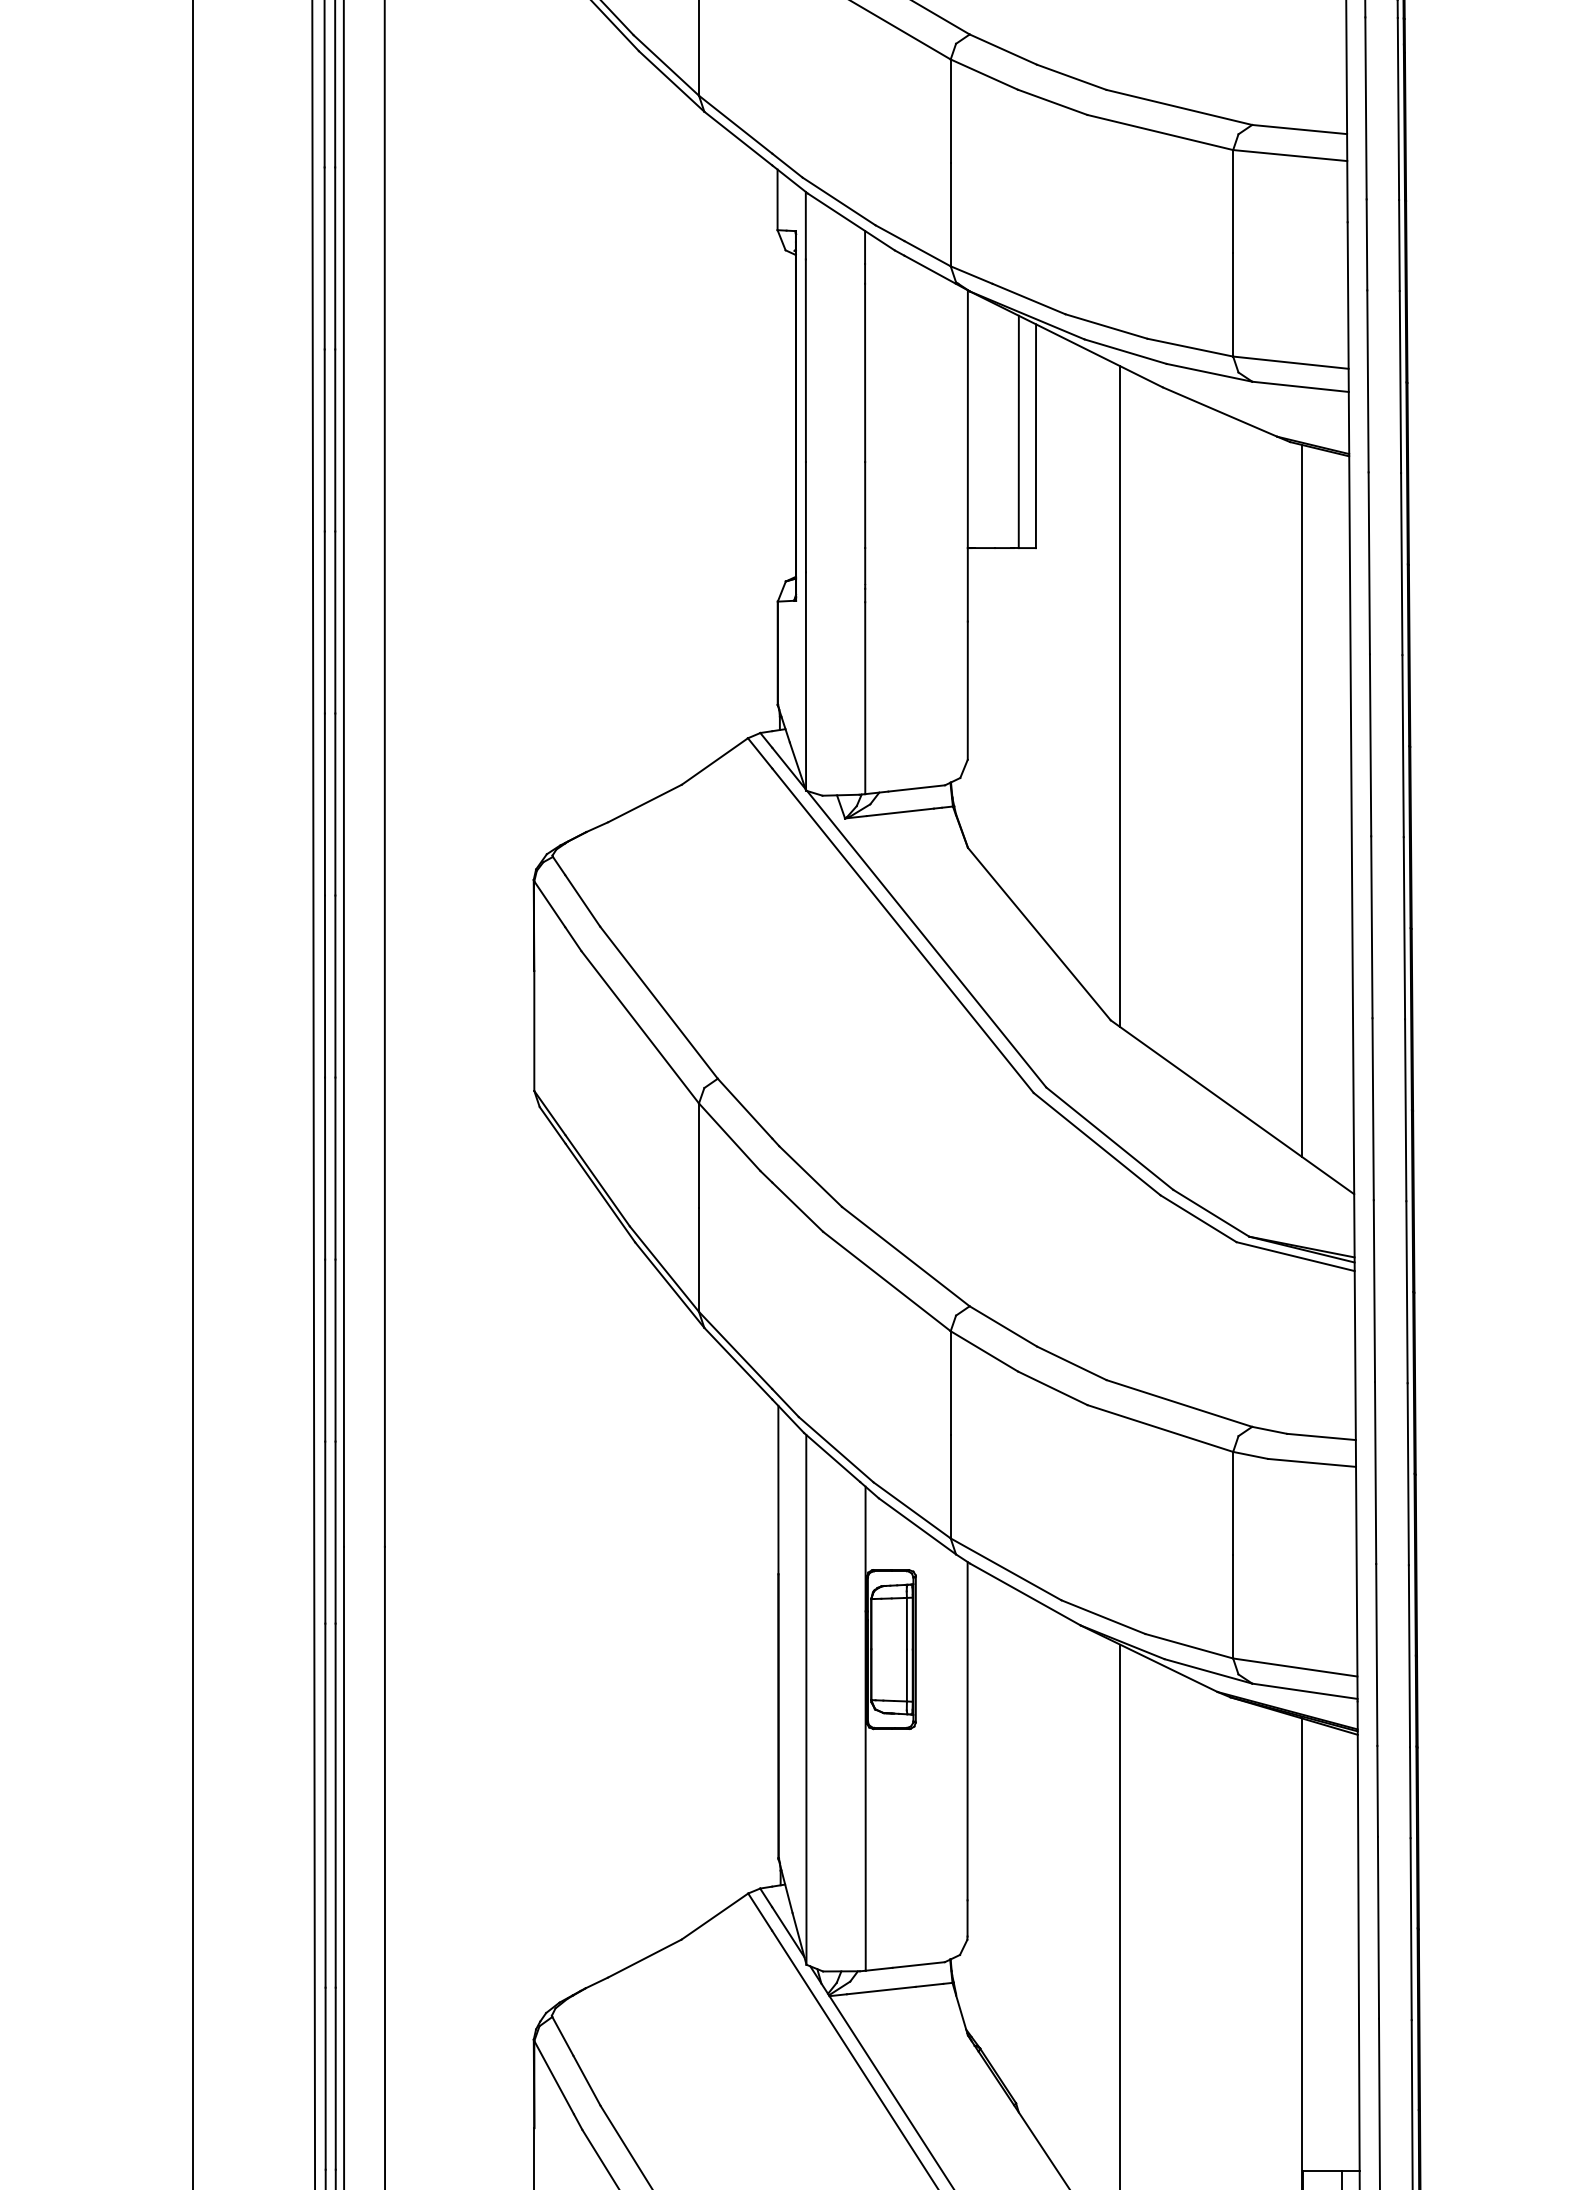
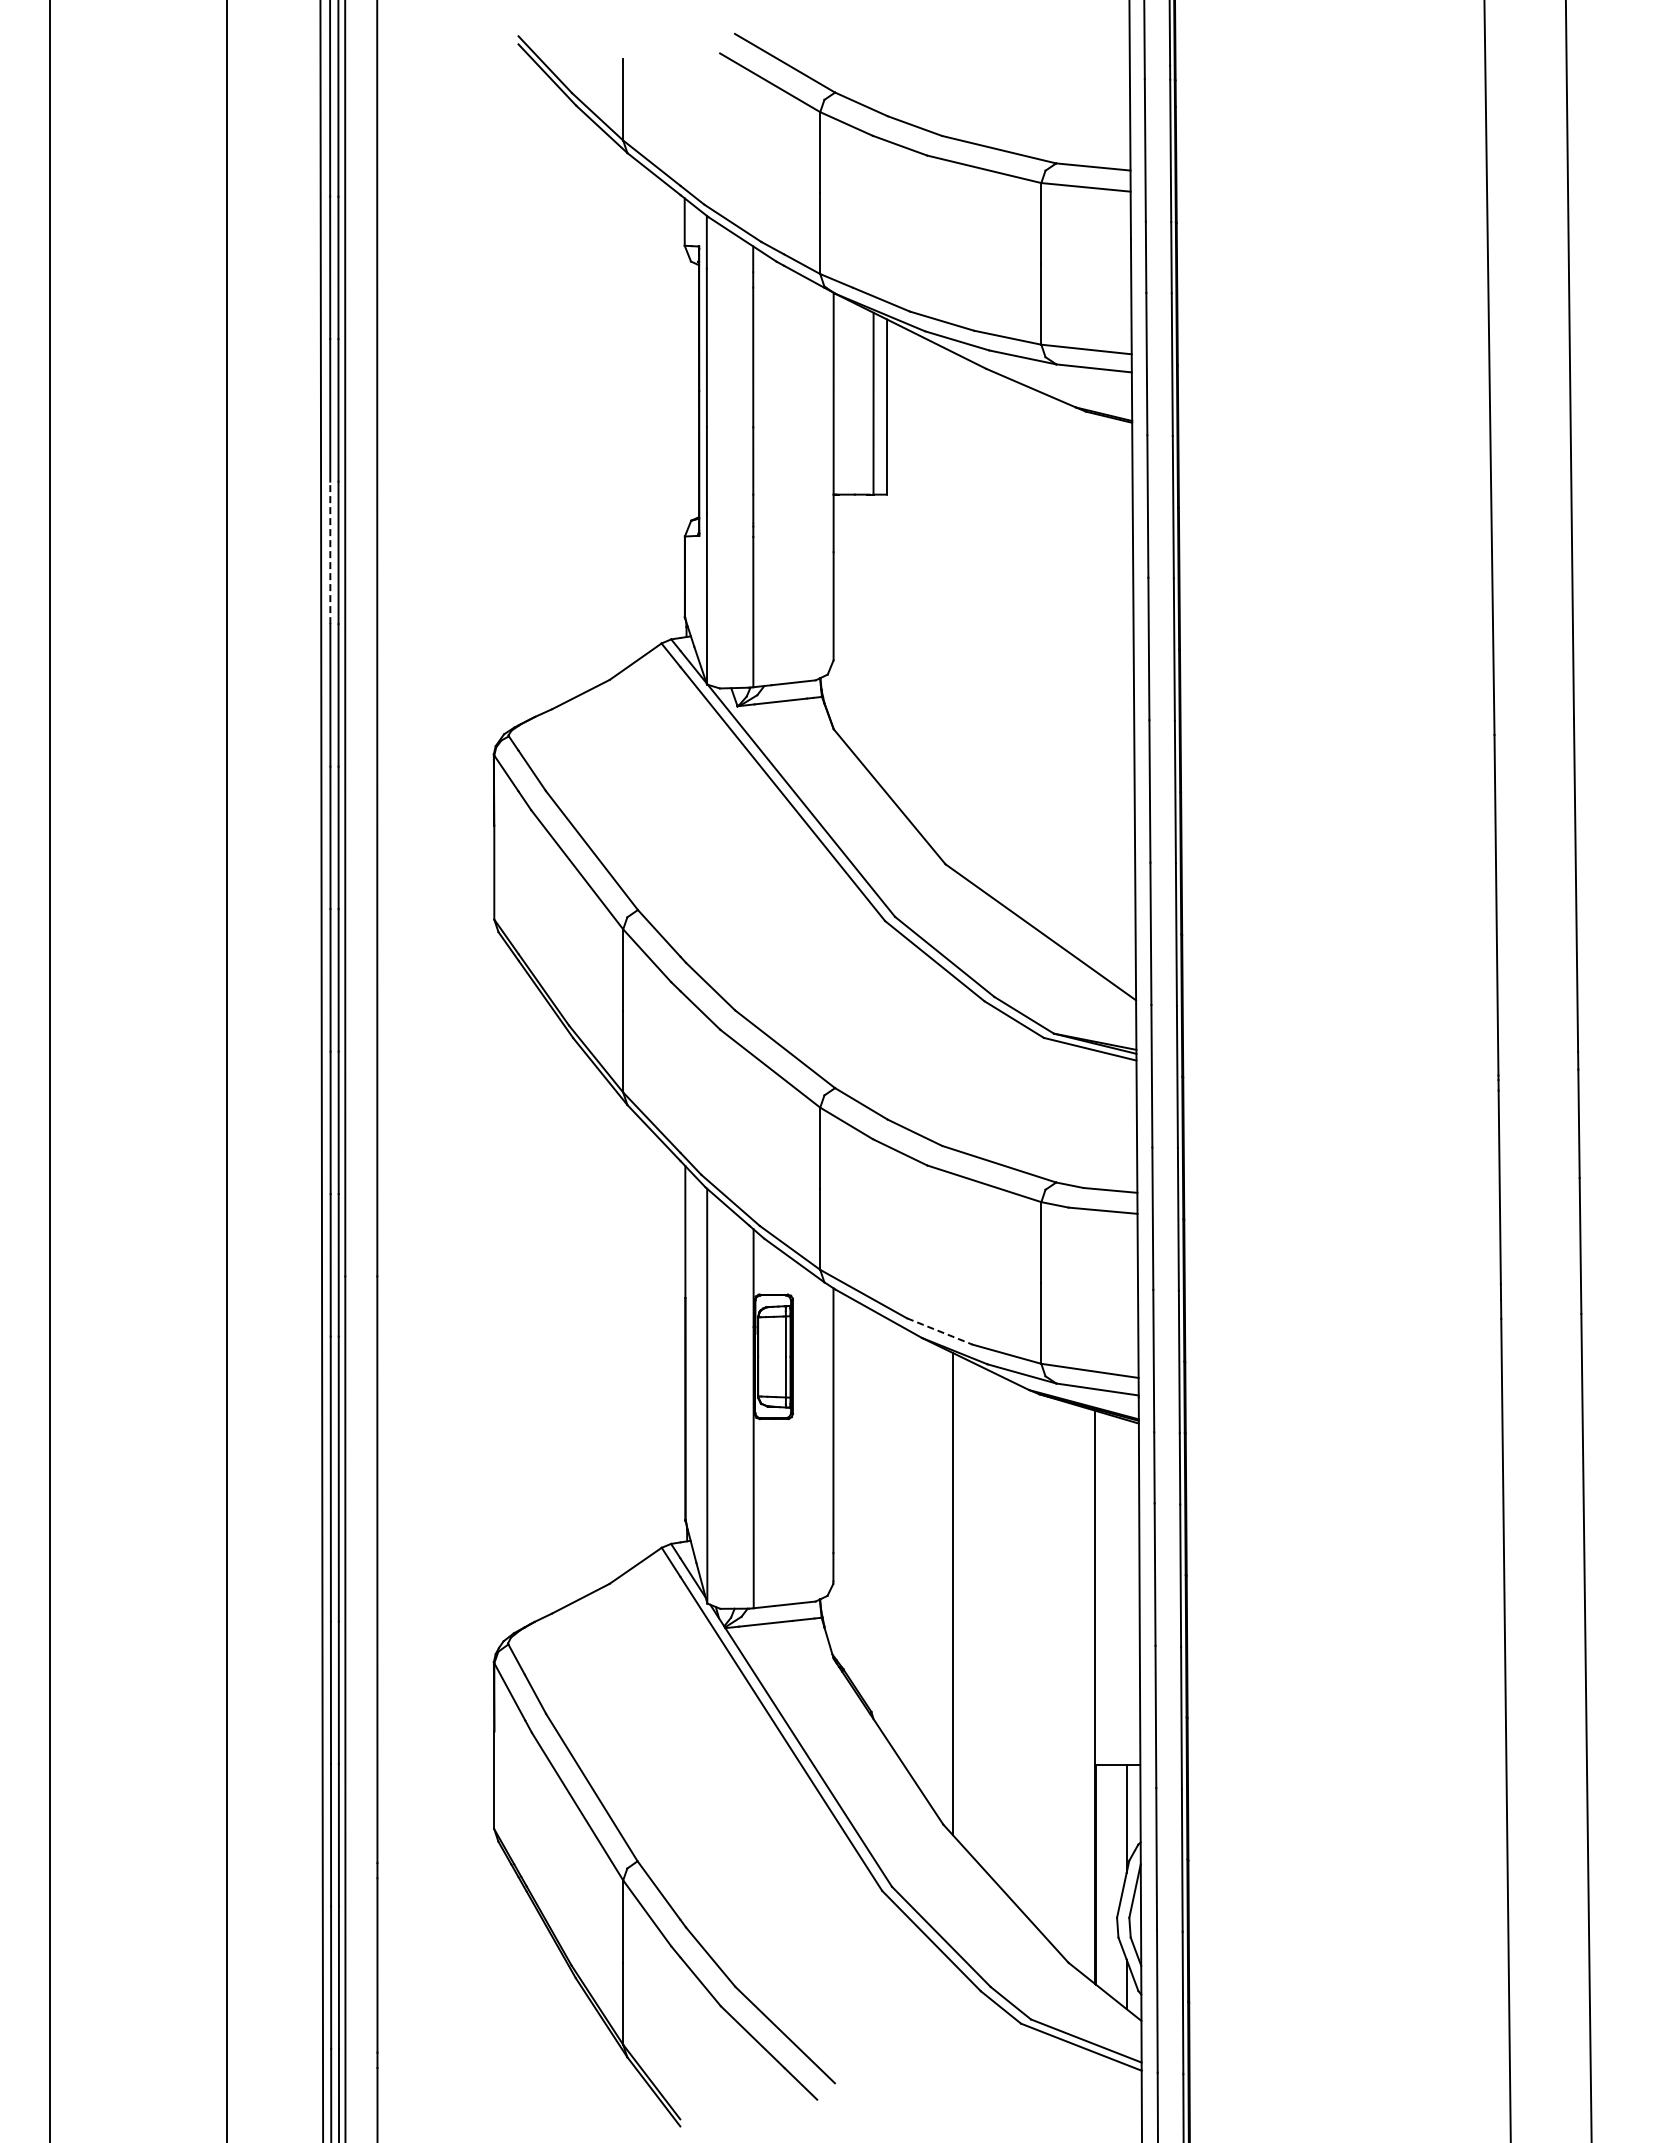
line: (325, 622) -> (330, 552), solid -> dashed
line: (1119, 696) -> (952, 610), removed
line: (1302, 800) -> (1095, 692), removed
line: (1104, 1617) -> (940, 1331), solid -> dashed

